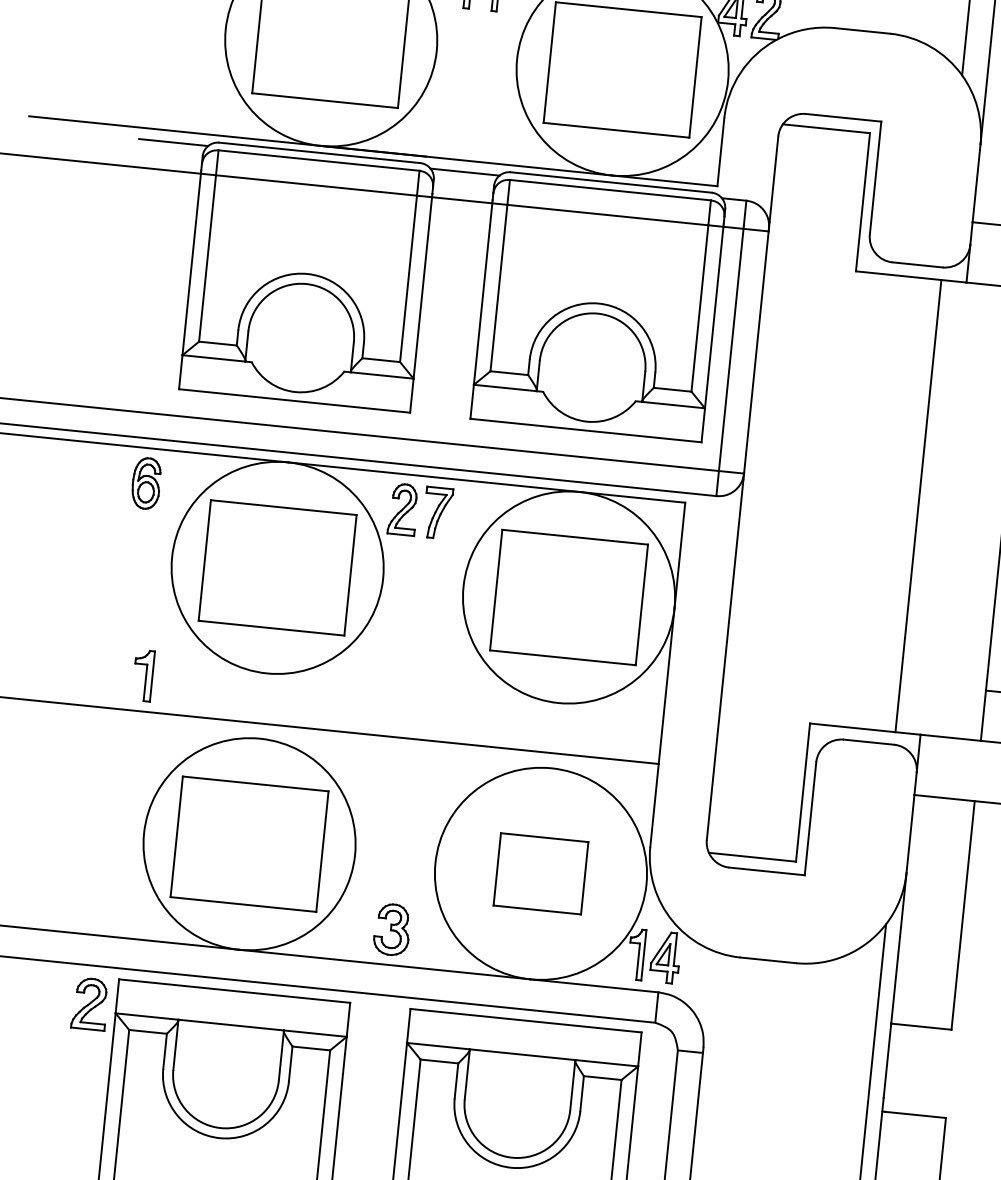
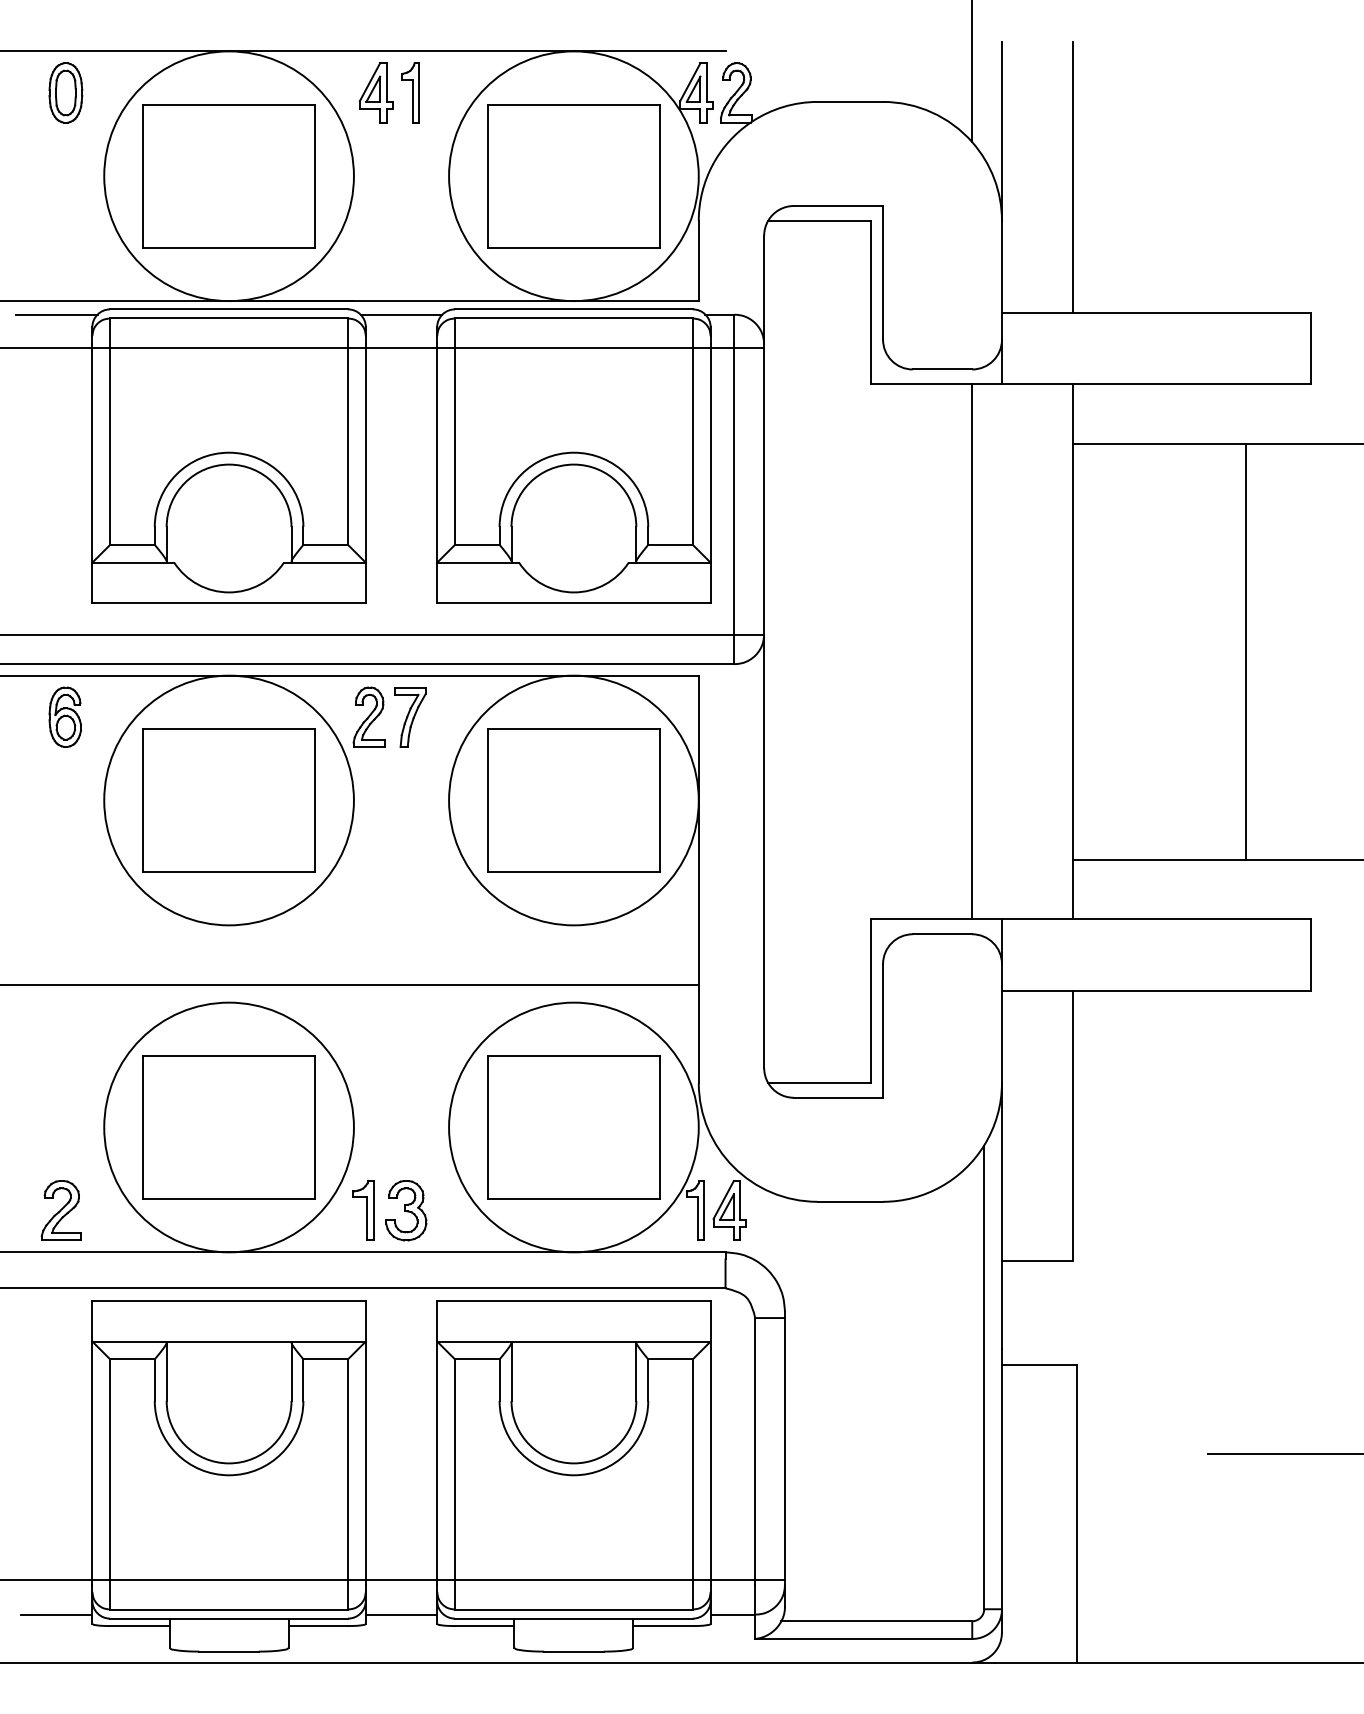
part: (143, 675) -> (363, 1210), moved
part: (540, 873) -> (573, 1127), size x1.67
part: (89, 1003) -> (60, 1210), moved

